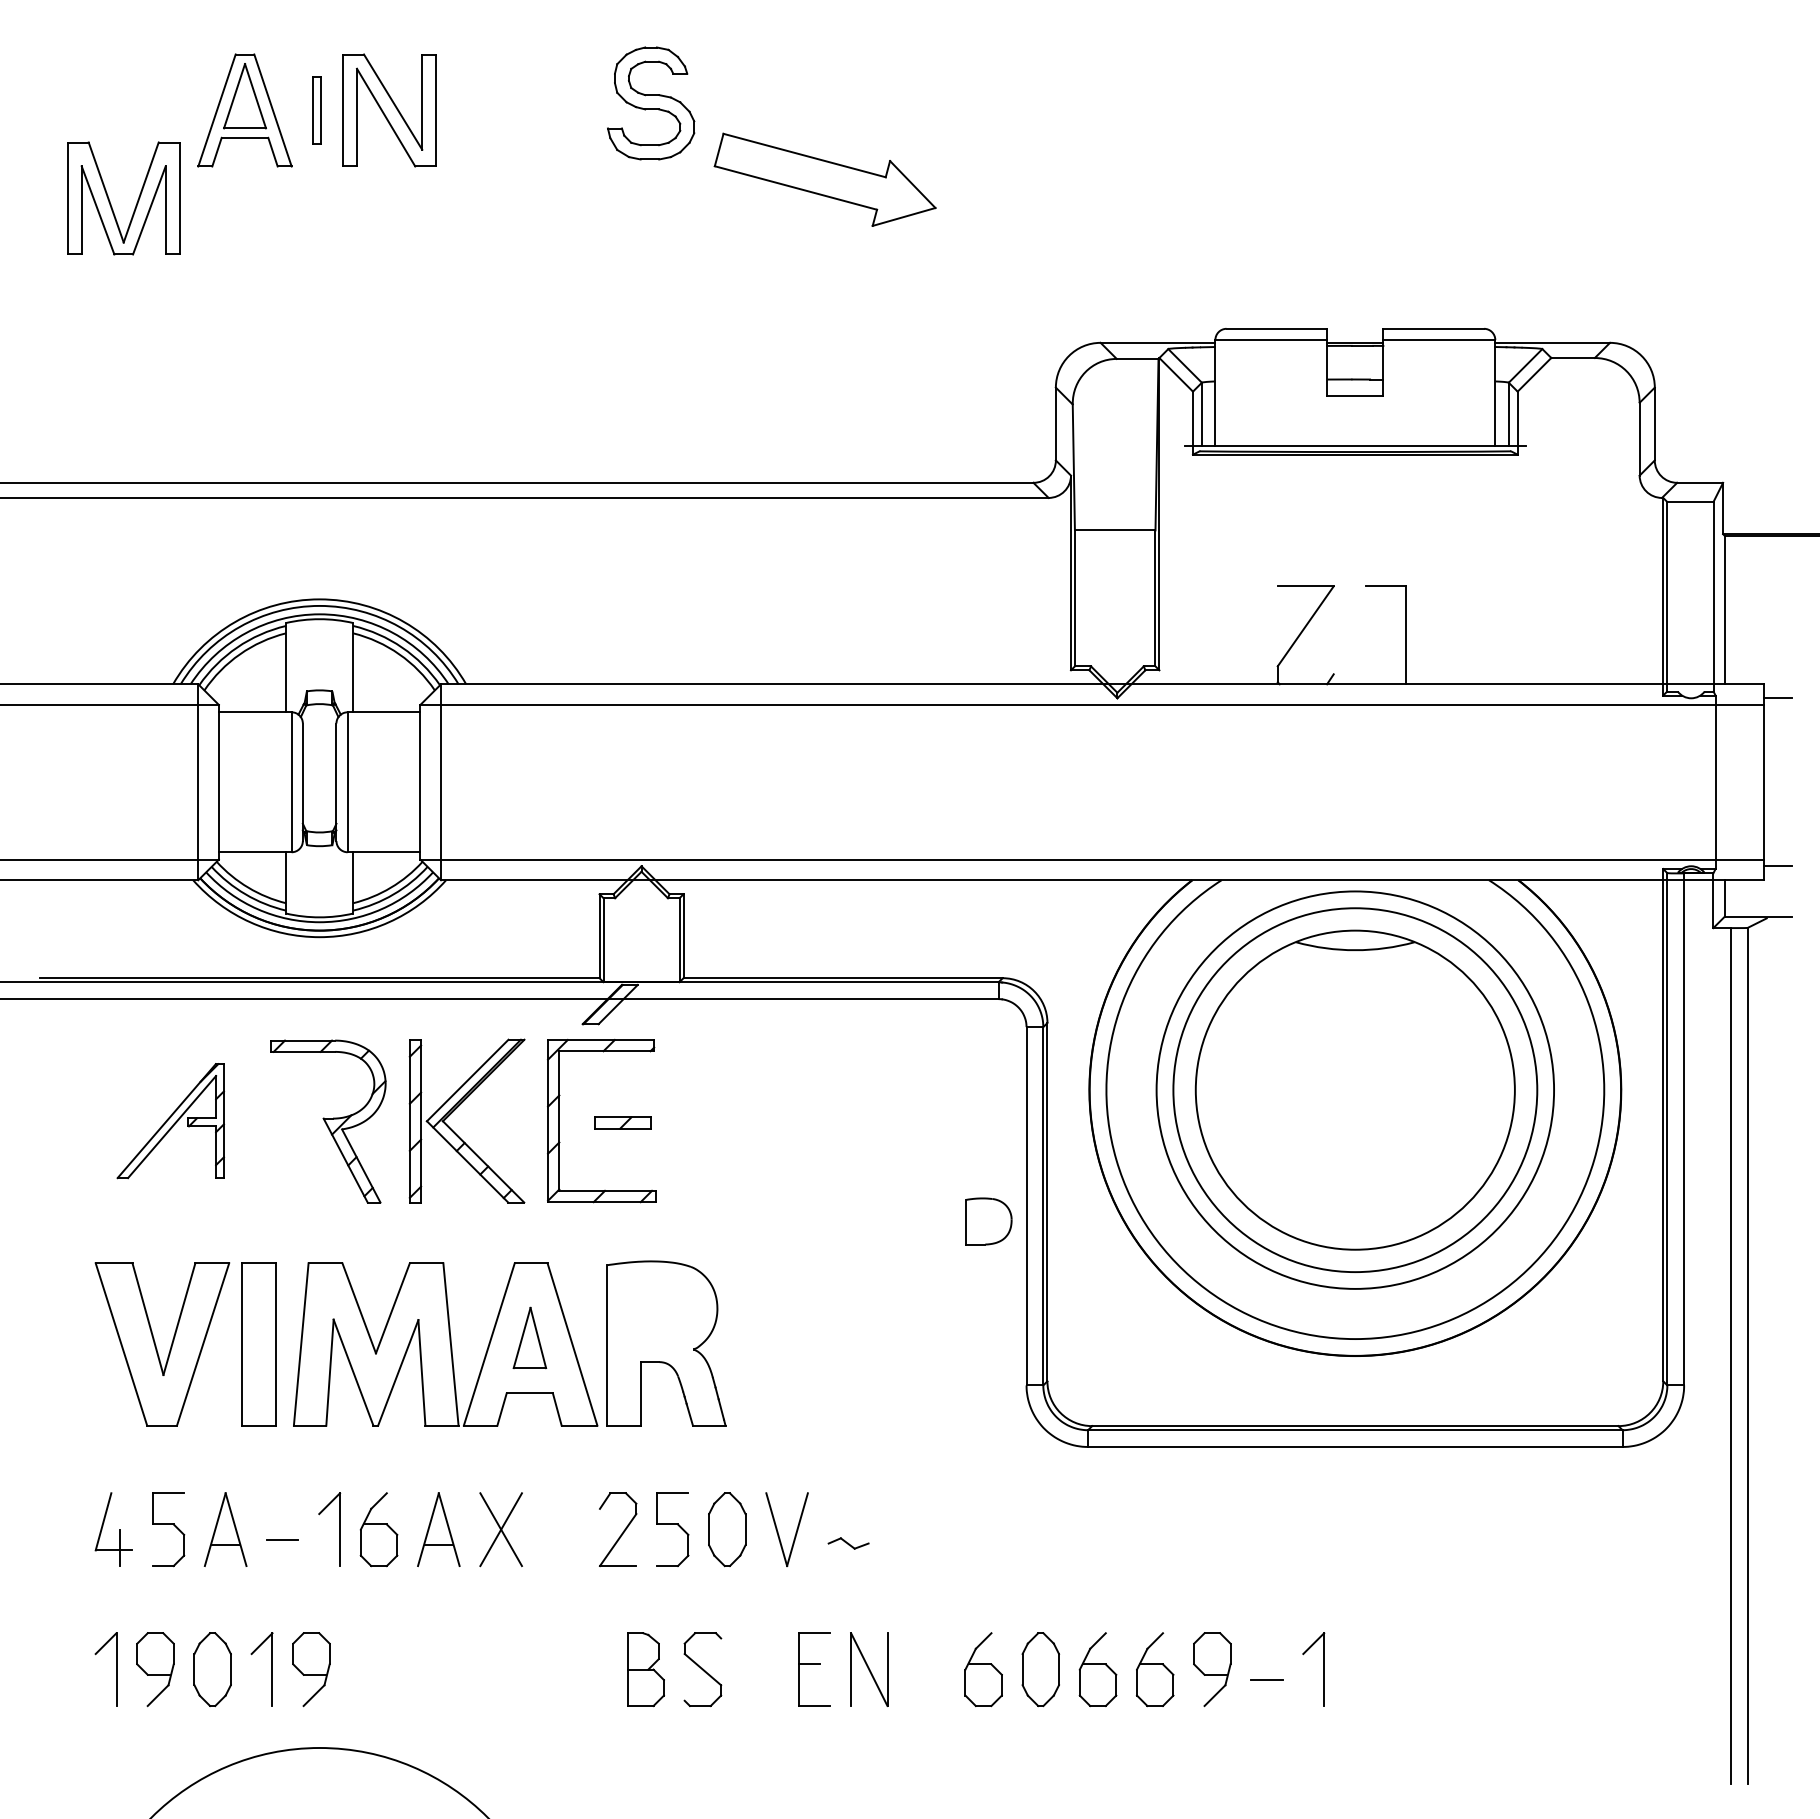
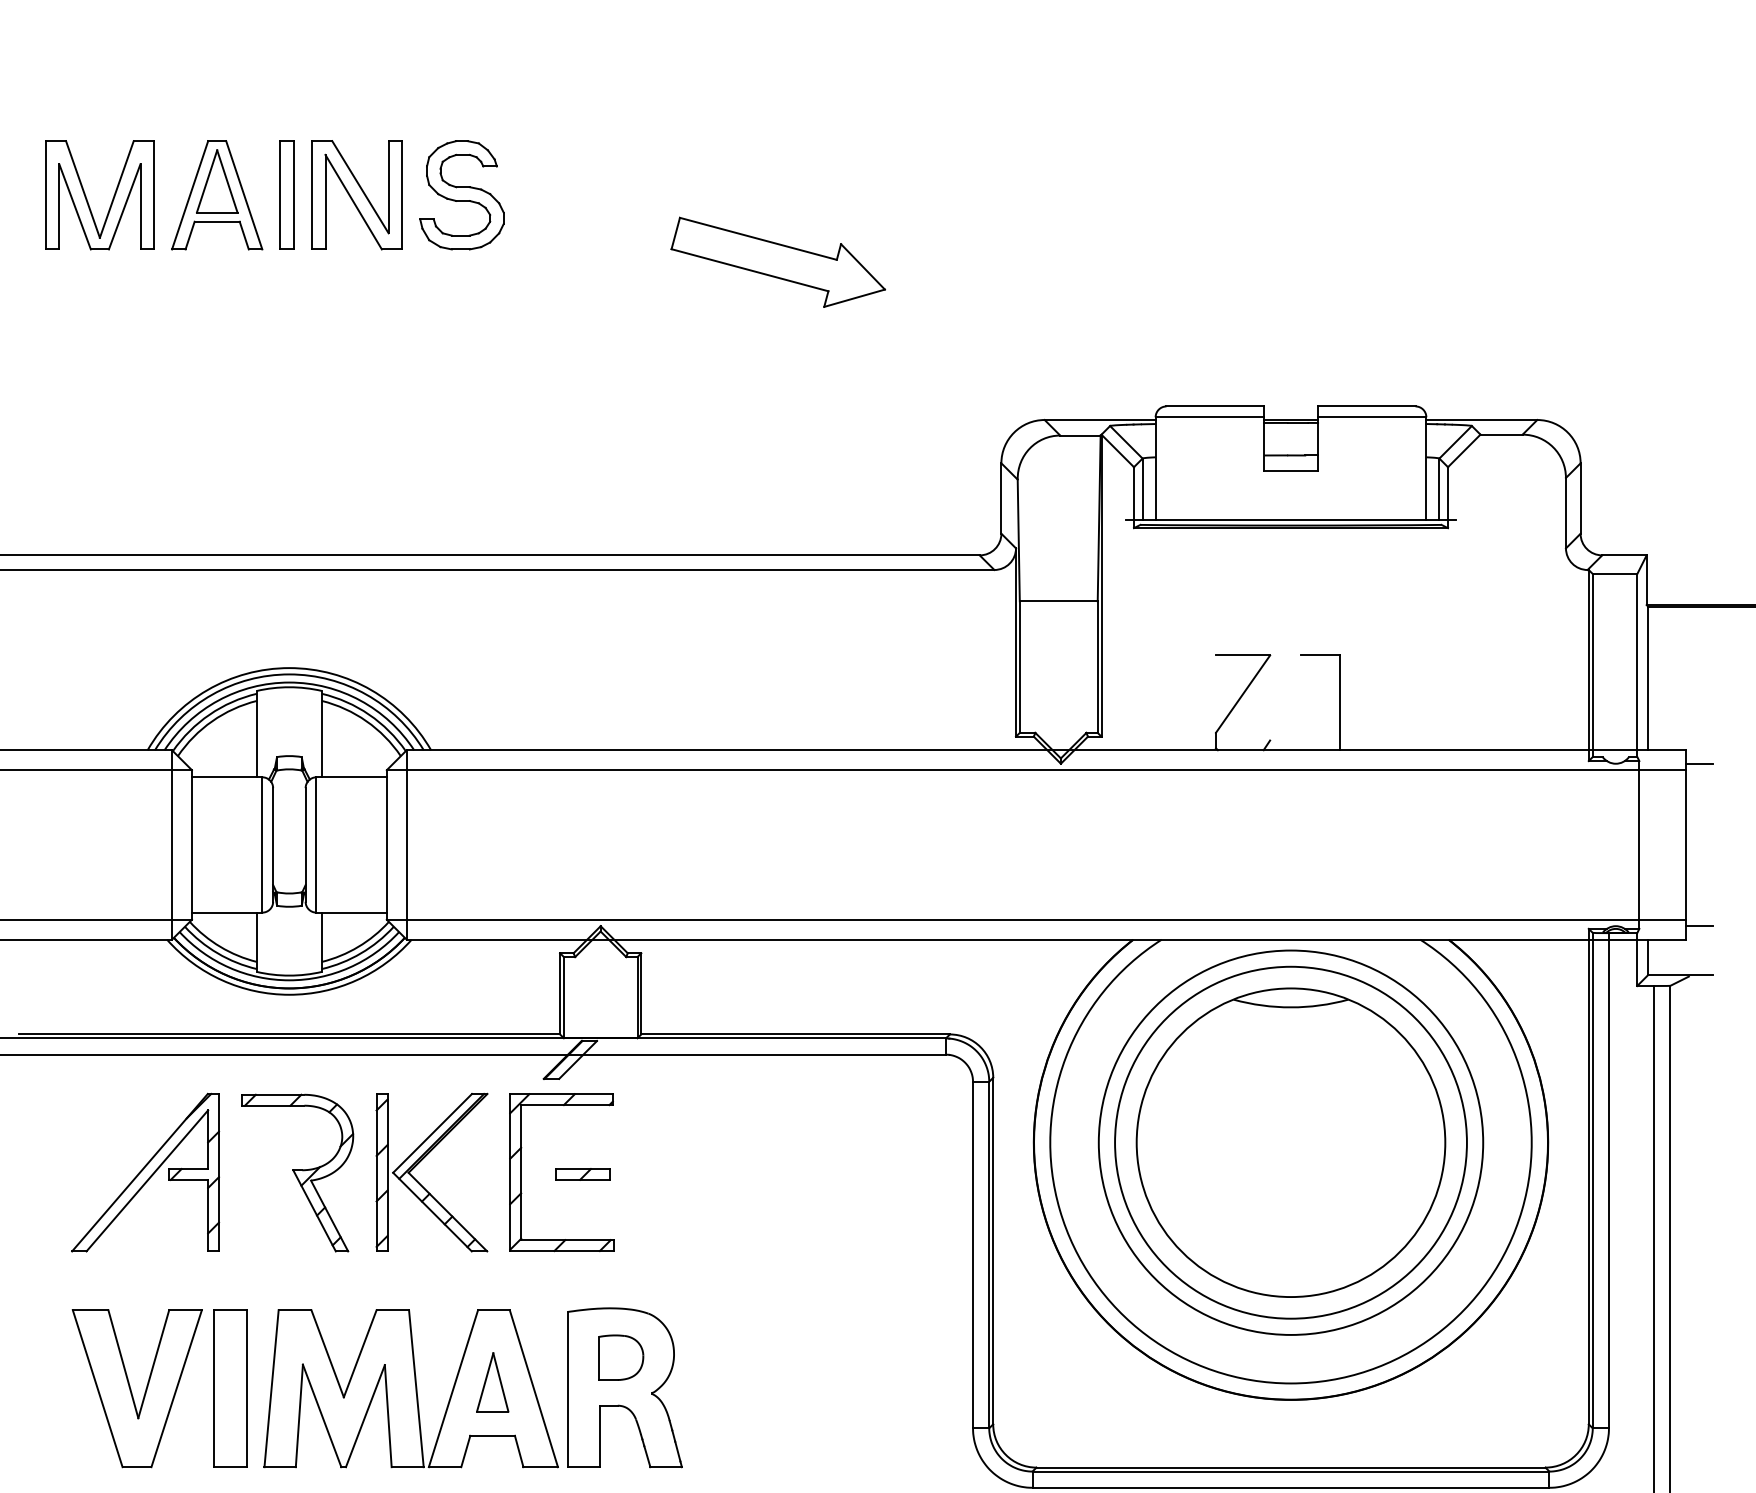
part: (651, 103) -> (462, 195), moved
part: (316, 110) -> (286, 195), size x1.67
part: (110, 201) -> (87, 198), moved
part: (170, 1120) -> (145, 1172), size x1.43
part: (988, 1221) -> (620, 1357), moved

